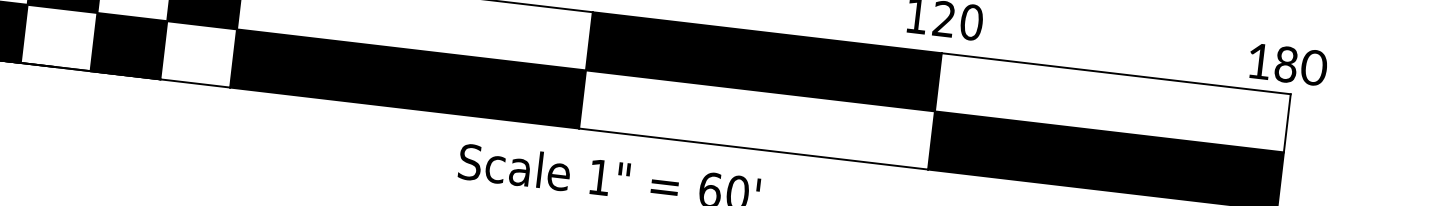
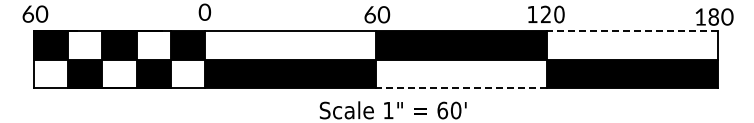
line: (1114, 74) -> (631, 31), solid -> dashed
line: (751, 149) -> (460, 88), solid -> dashed

